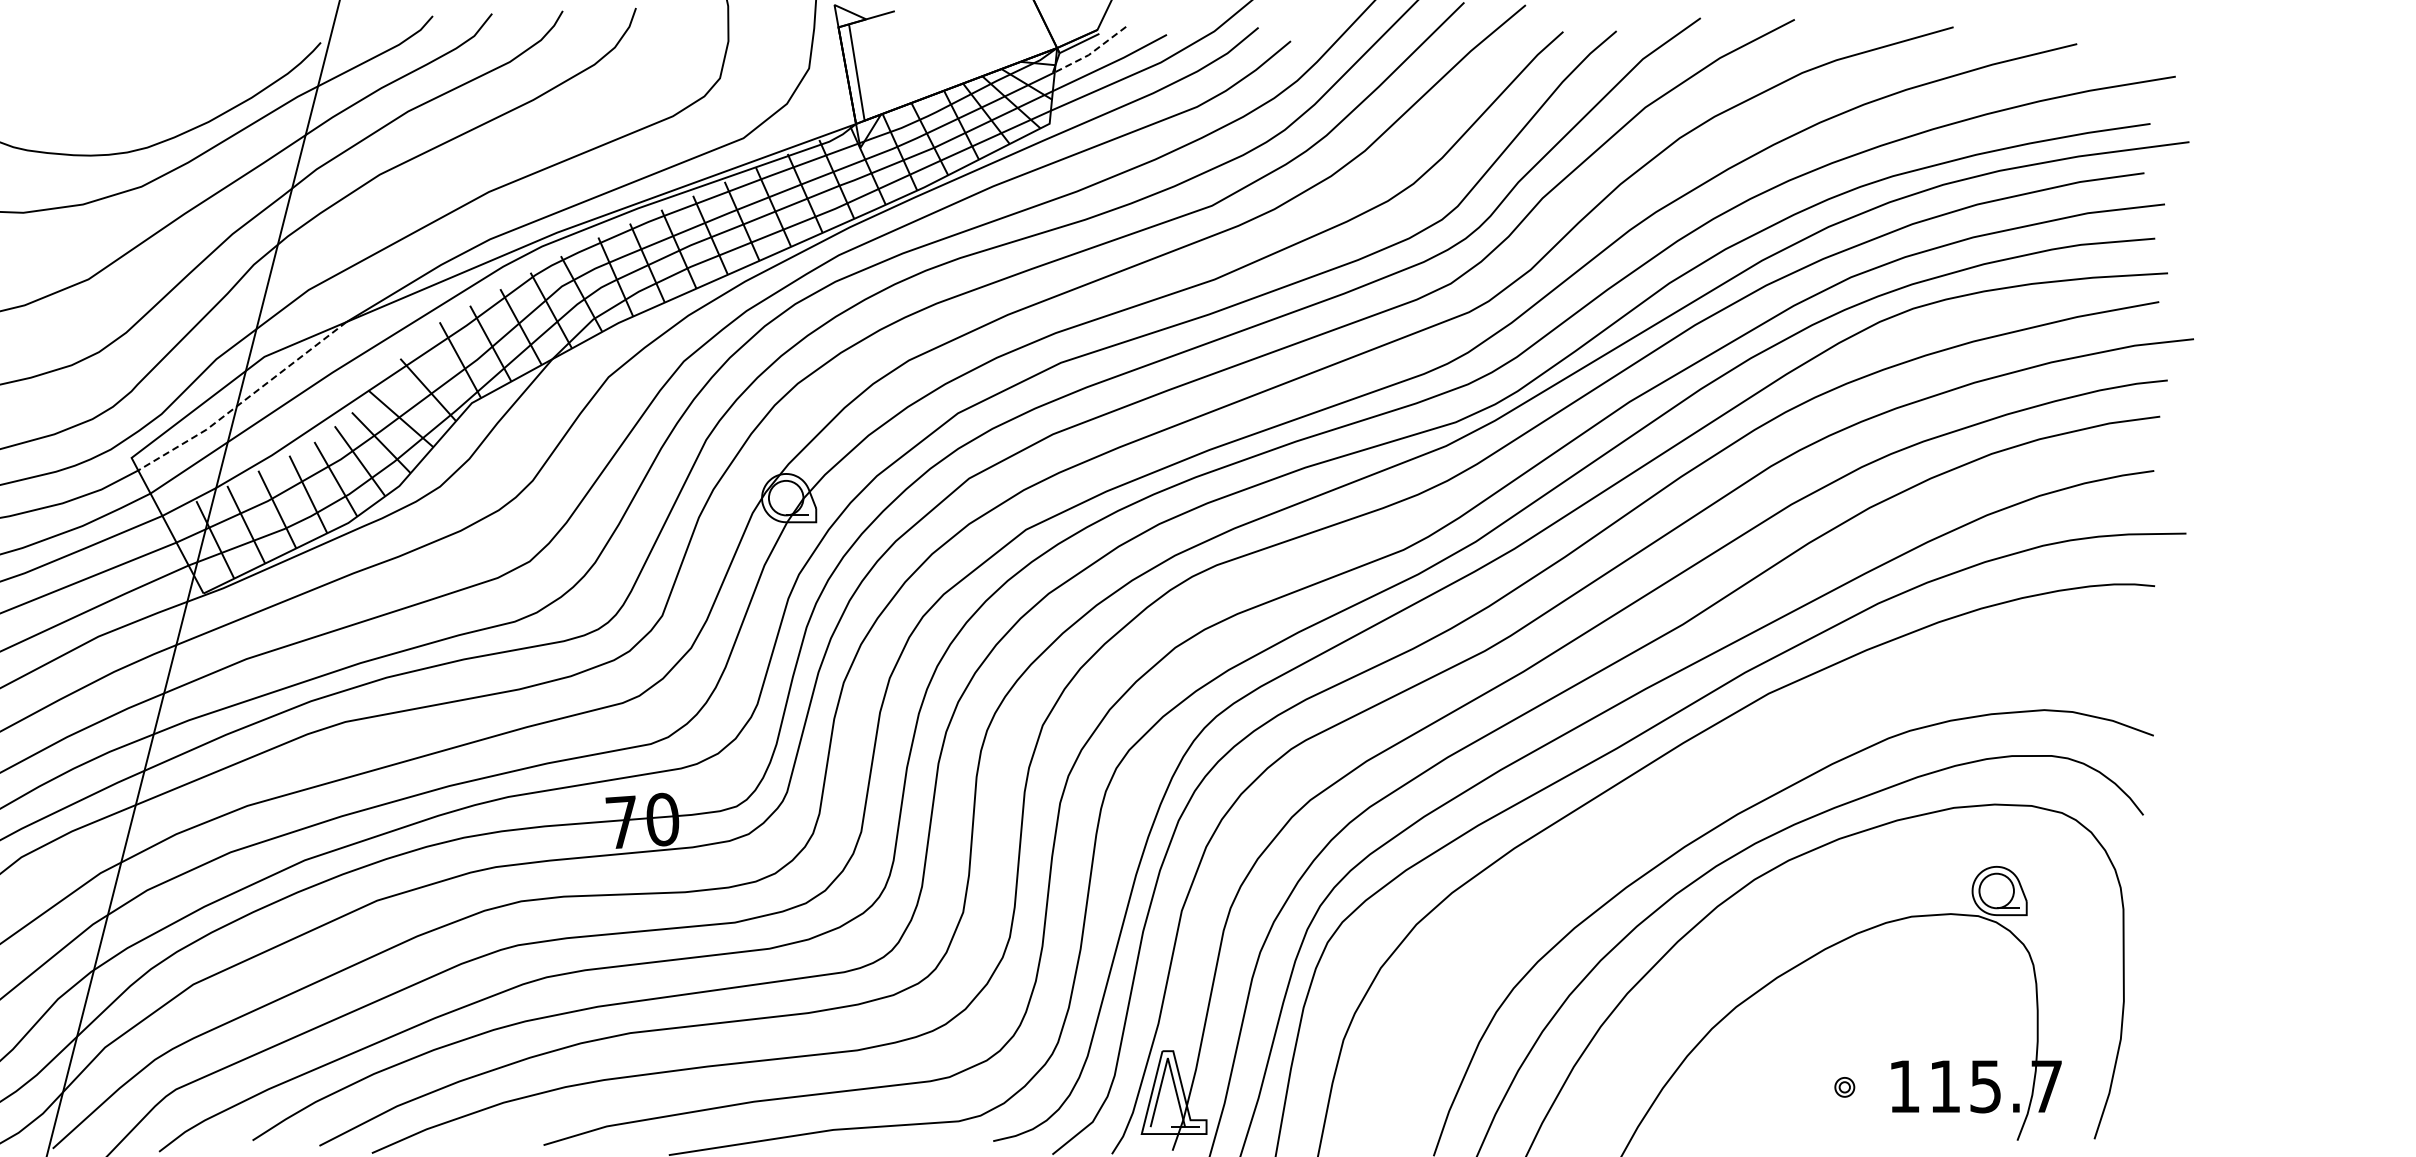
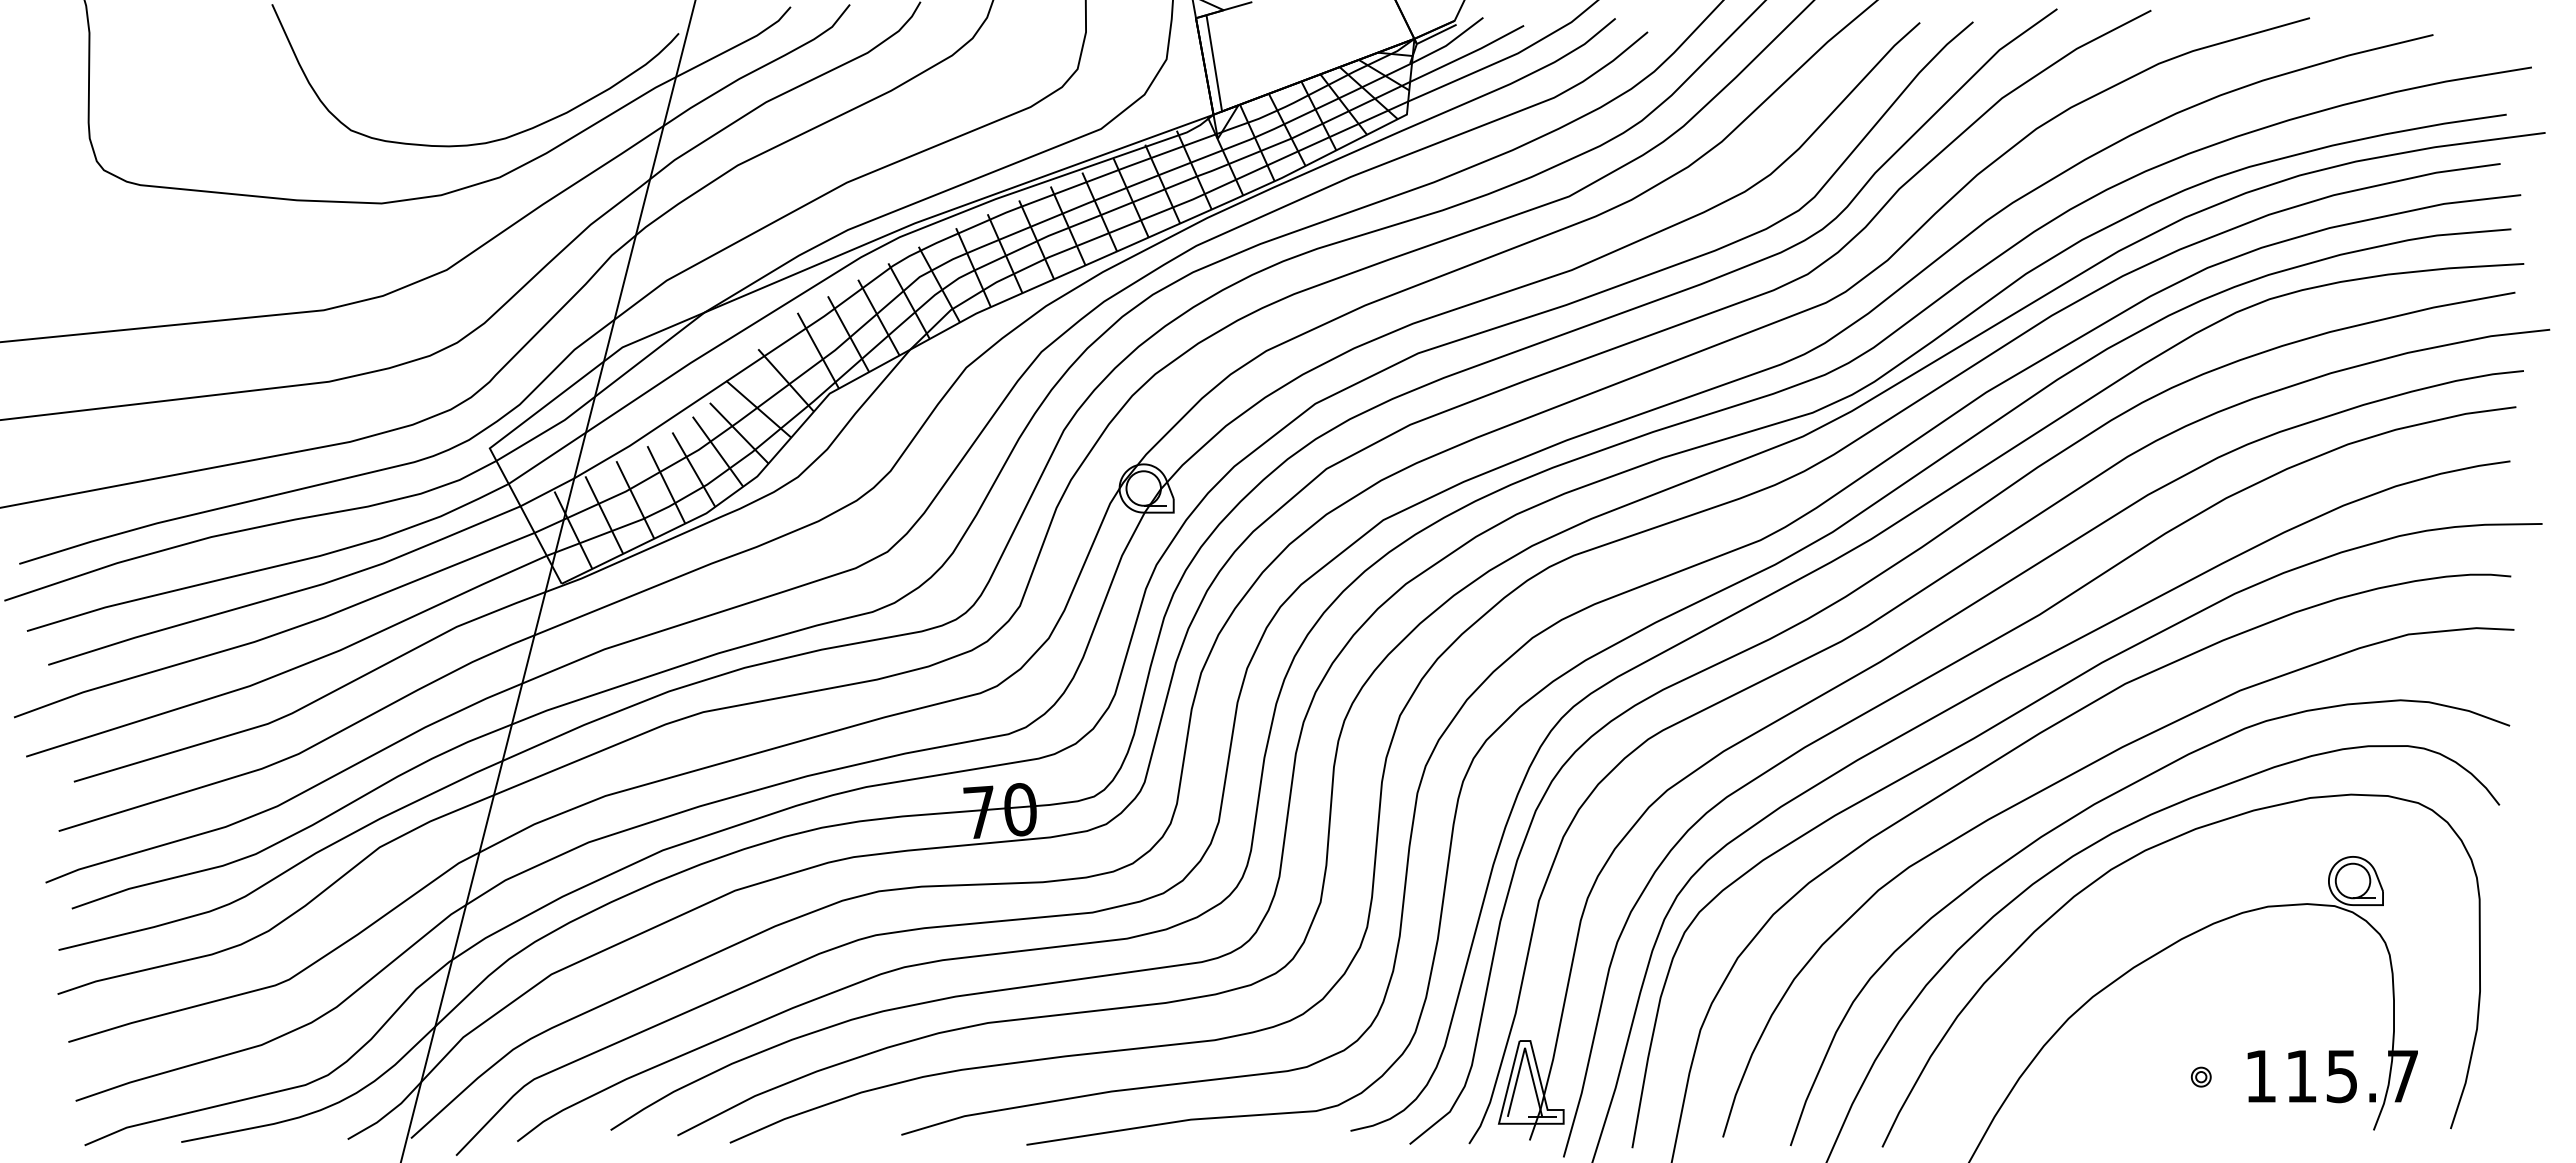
line: (1091, 53) -> (1448, 44), dashed -> solid
line: (244, 400) -> (602, 390), dashed -> solid
curve: (1706, 790) -> (2063, 780), added

